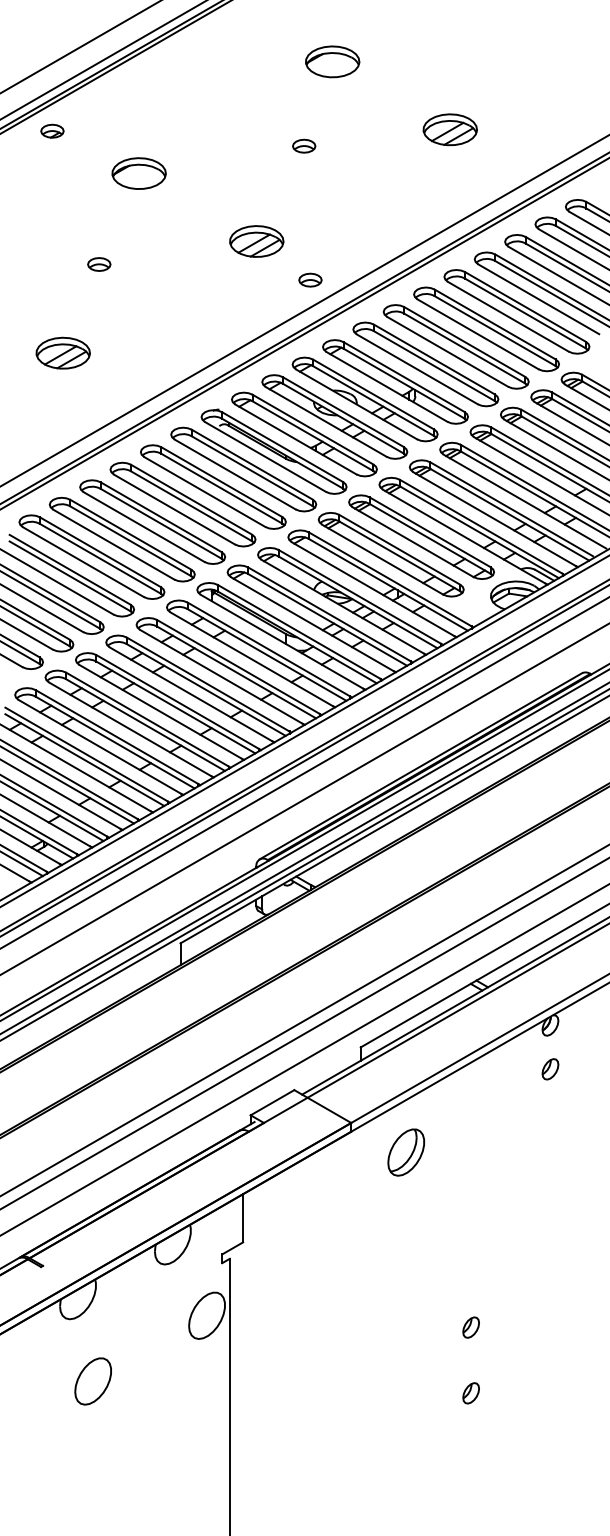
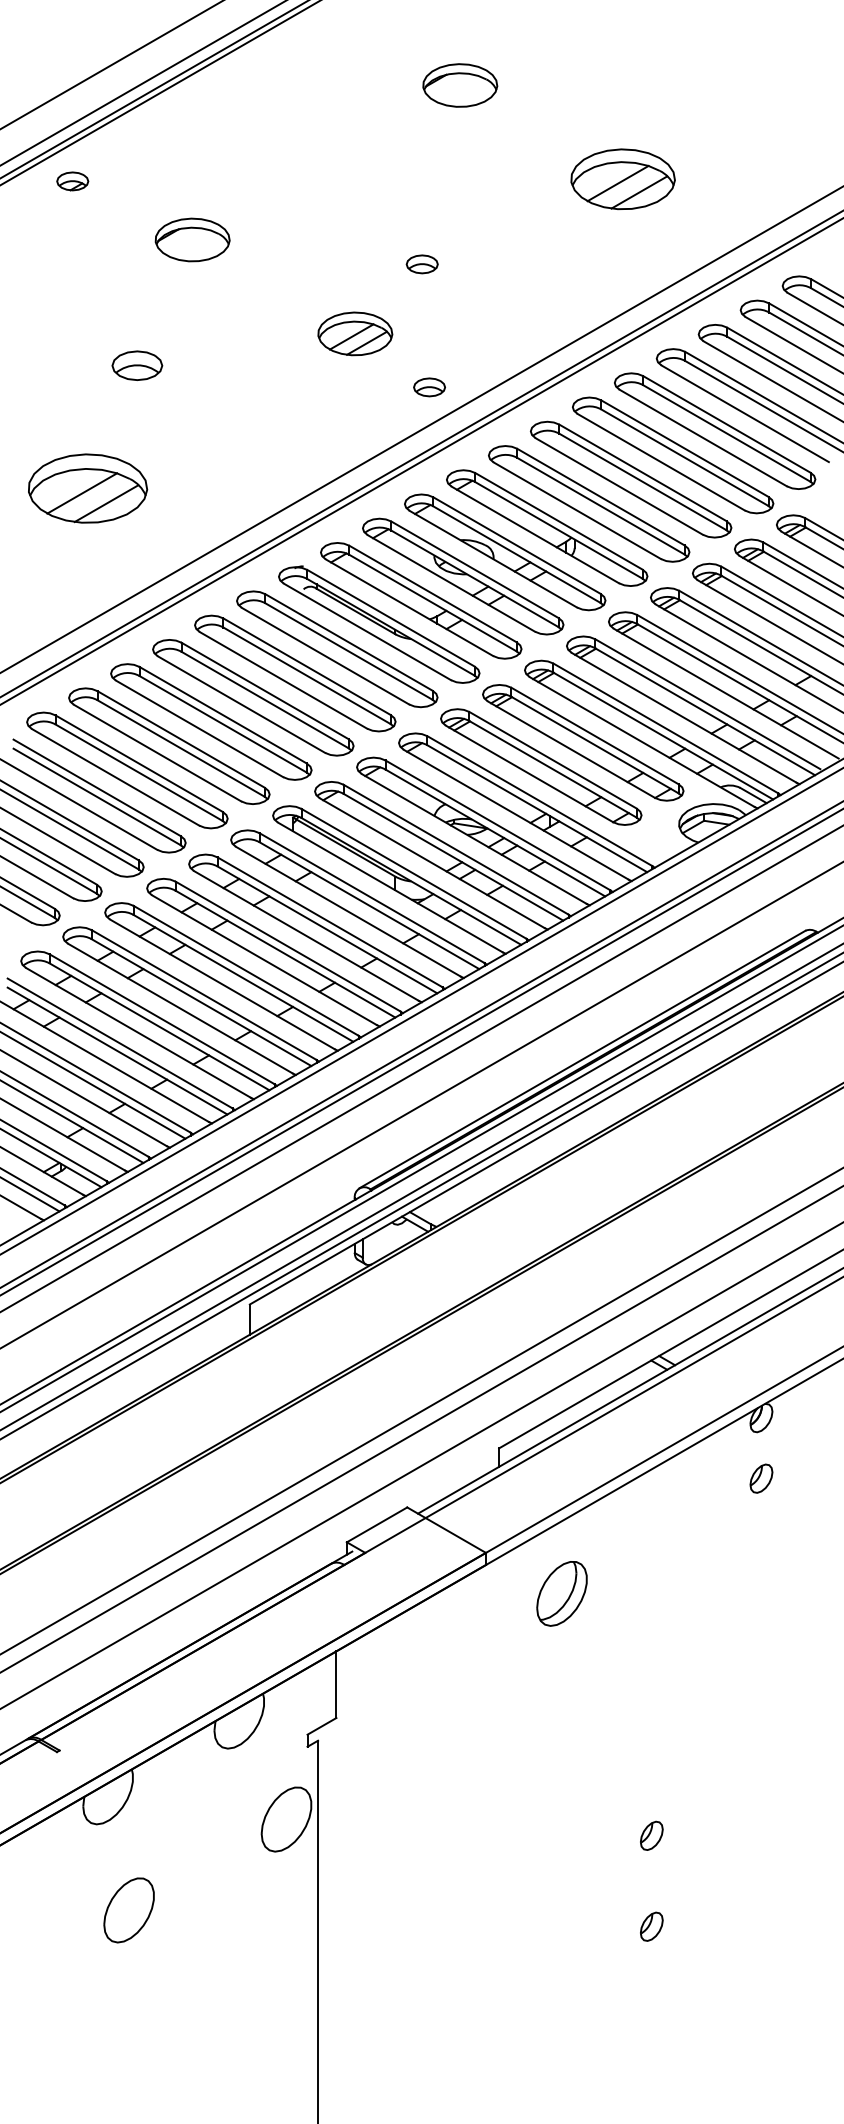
part: (449, 129) -> (621, 179), size x1.4
part: (304, 145) -> (422, 263), moved
part: (99, 264) -> (137, 365), size x1.6
part: (62, 352) -> (86, 487), size x1.6

